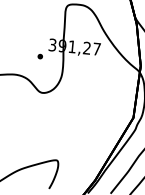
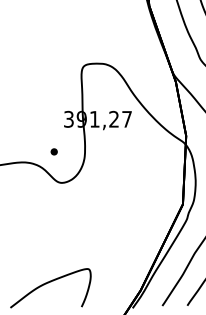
part: (39, 56) -> (53, 151), moved

